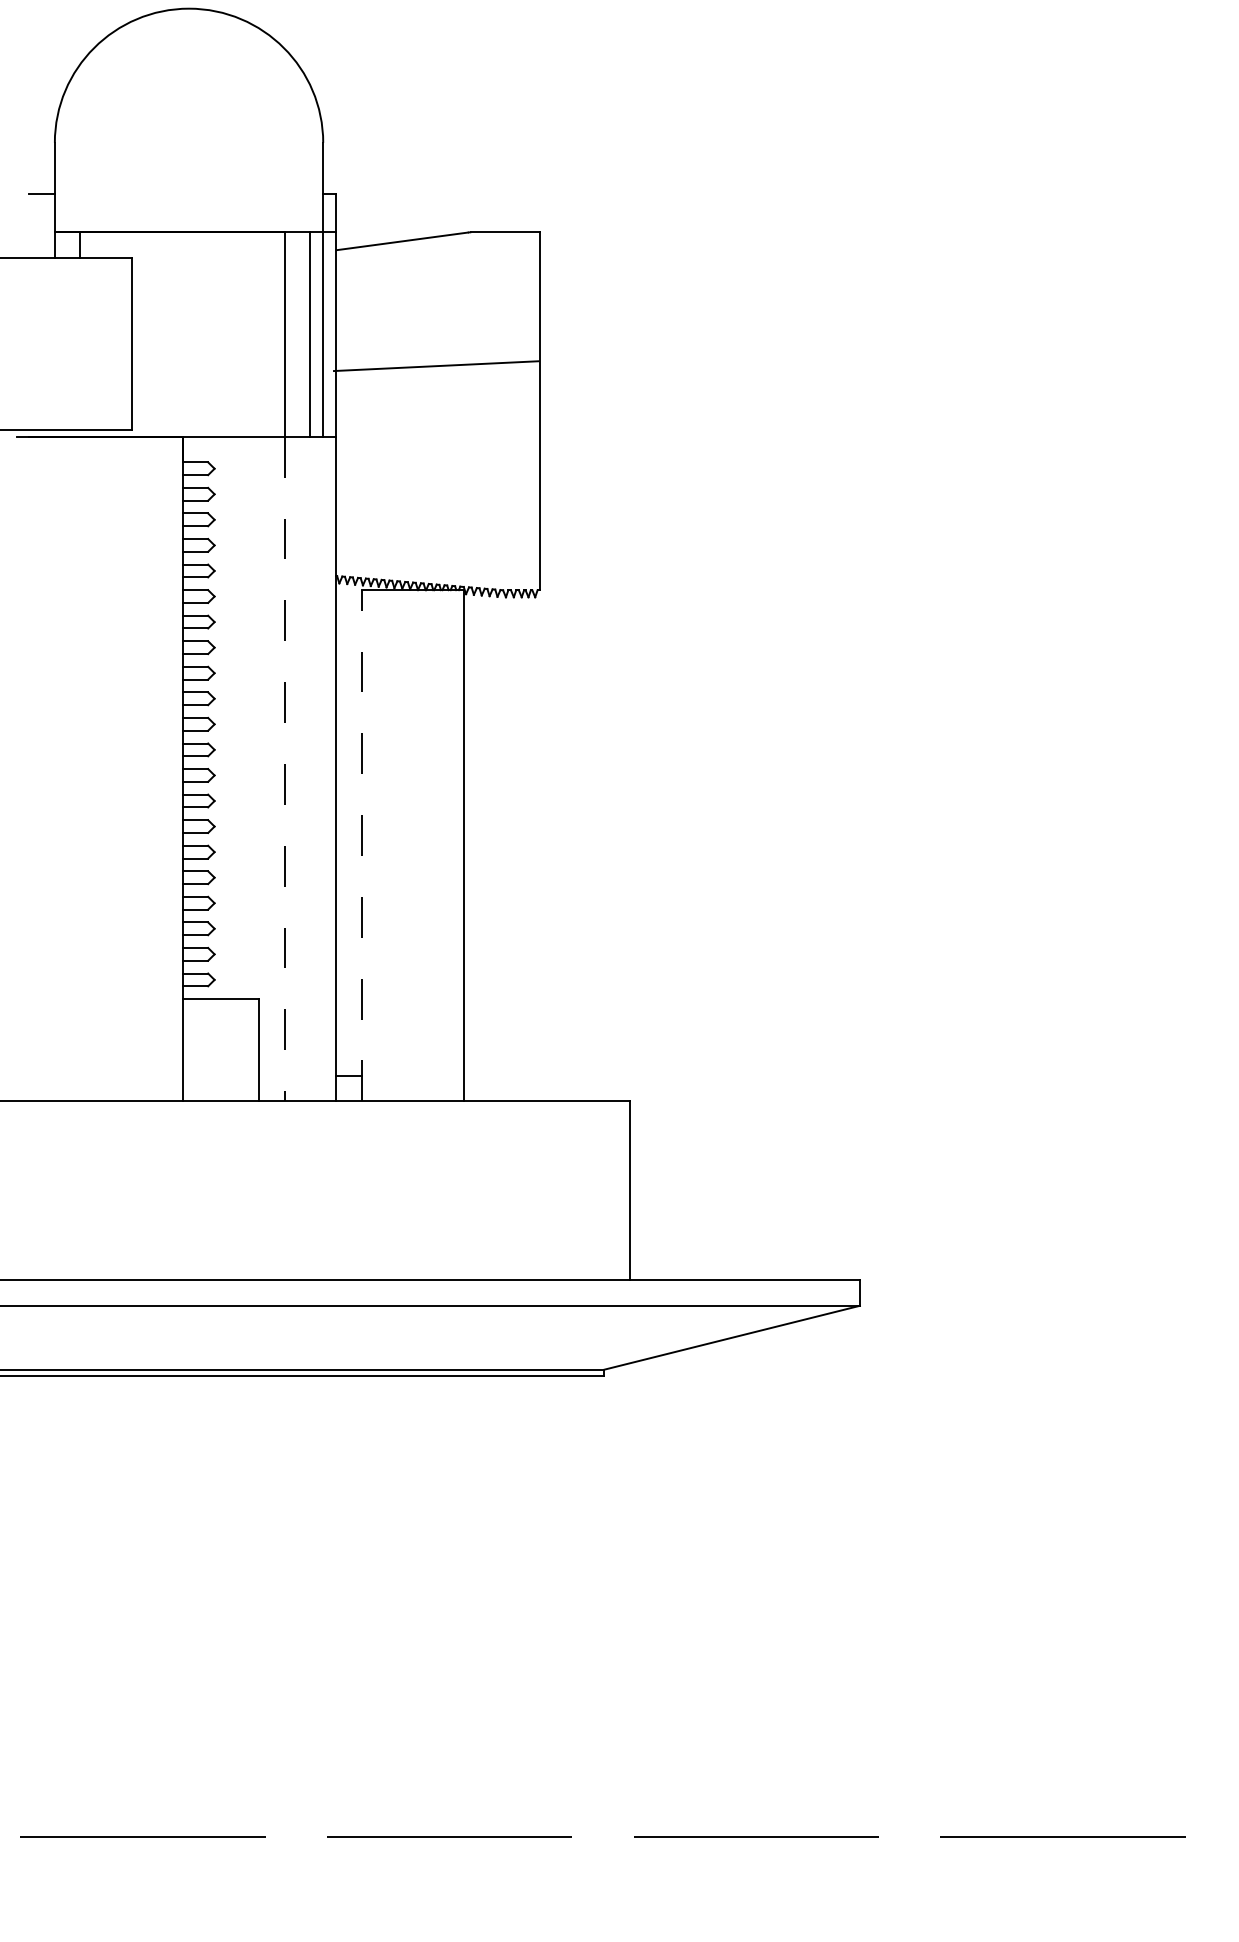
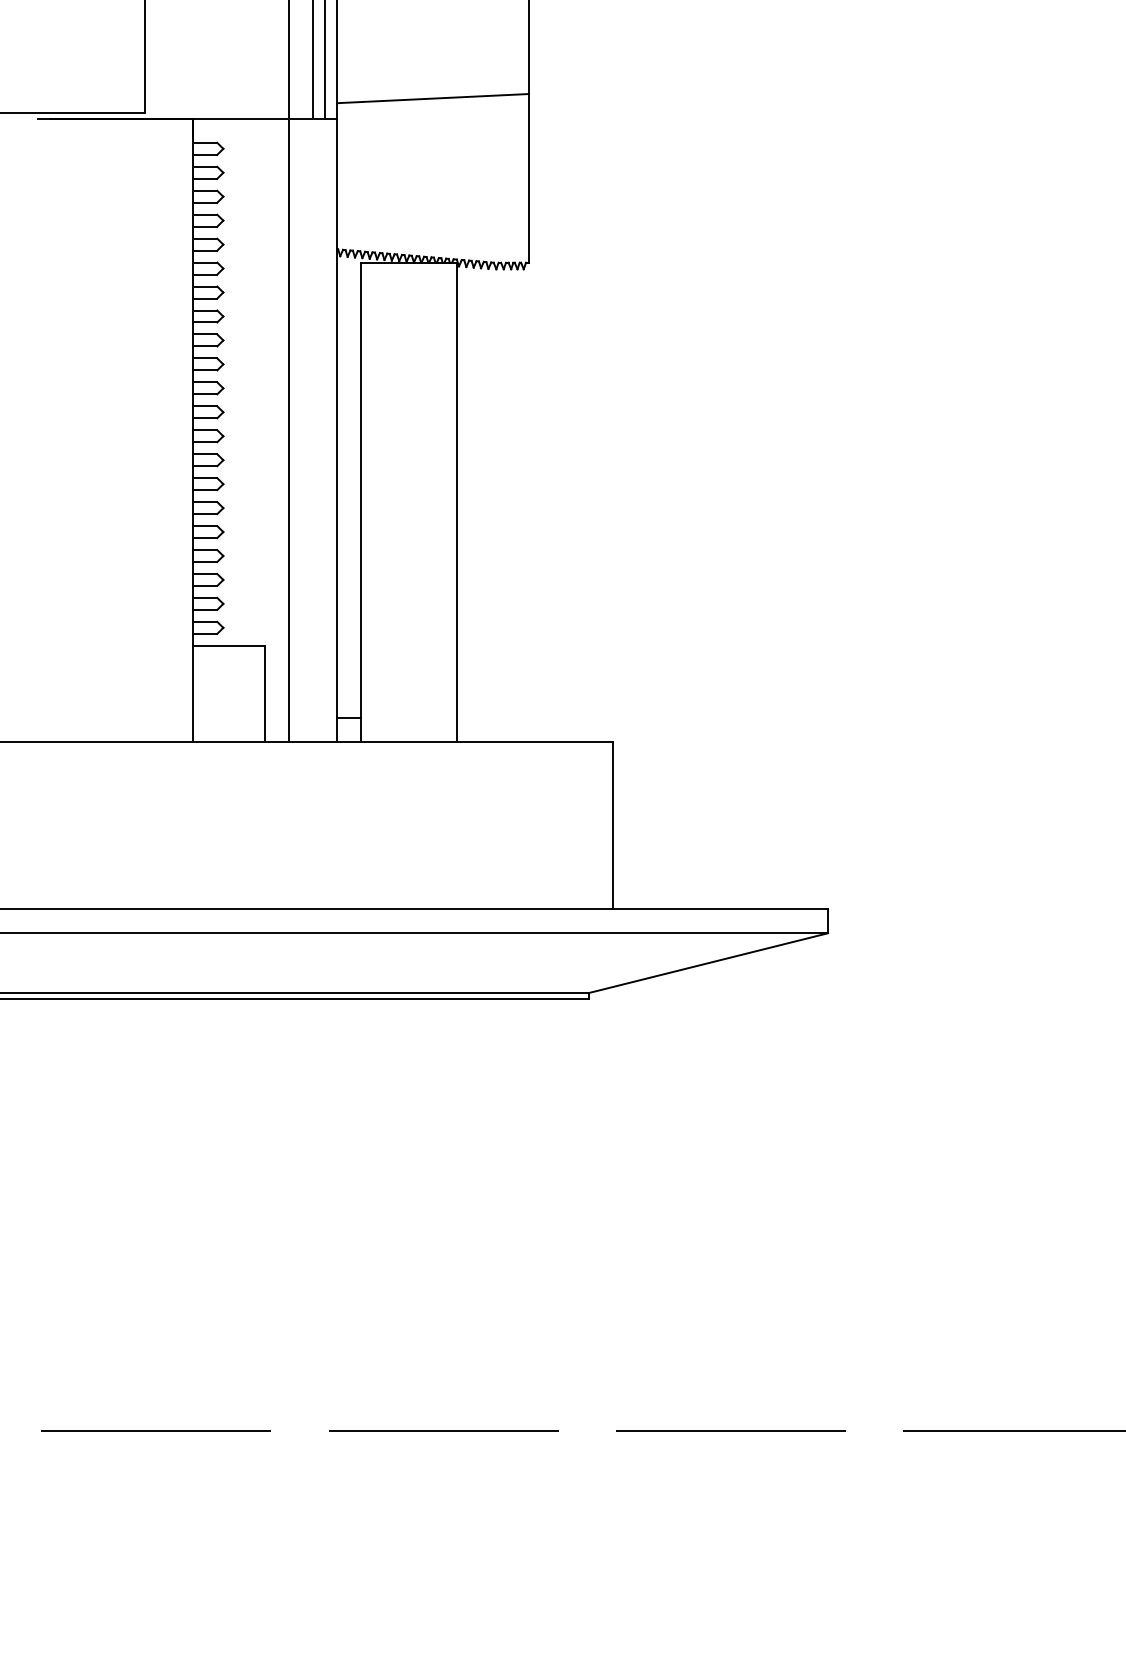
line: (435, 366) -> (432, 98), moved
line: (284, 769) -> (288, 430), dashed -> solid
line: (361, 845) -> (361, 501), dashed -> solid

